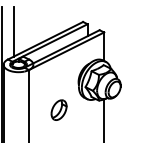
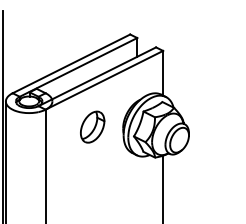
line: (14, 31) -> (22, 49), removed
part: (58, 109) -> (91, 126), moved

